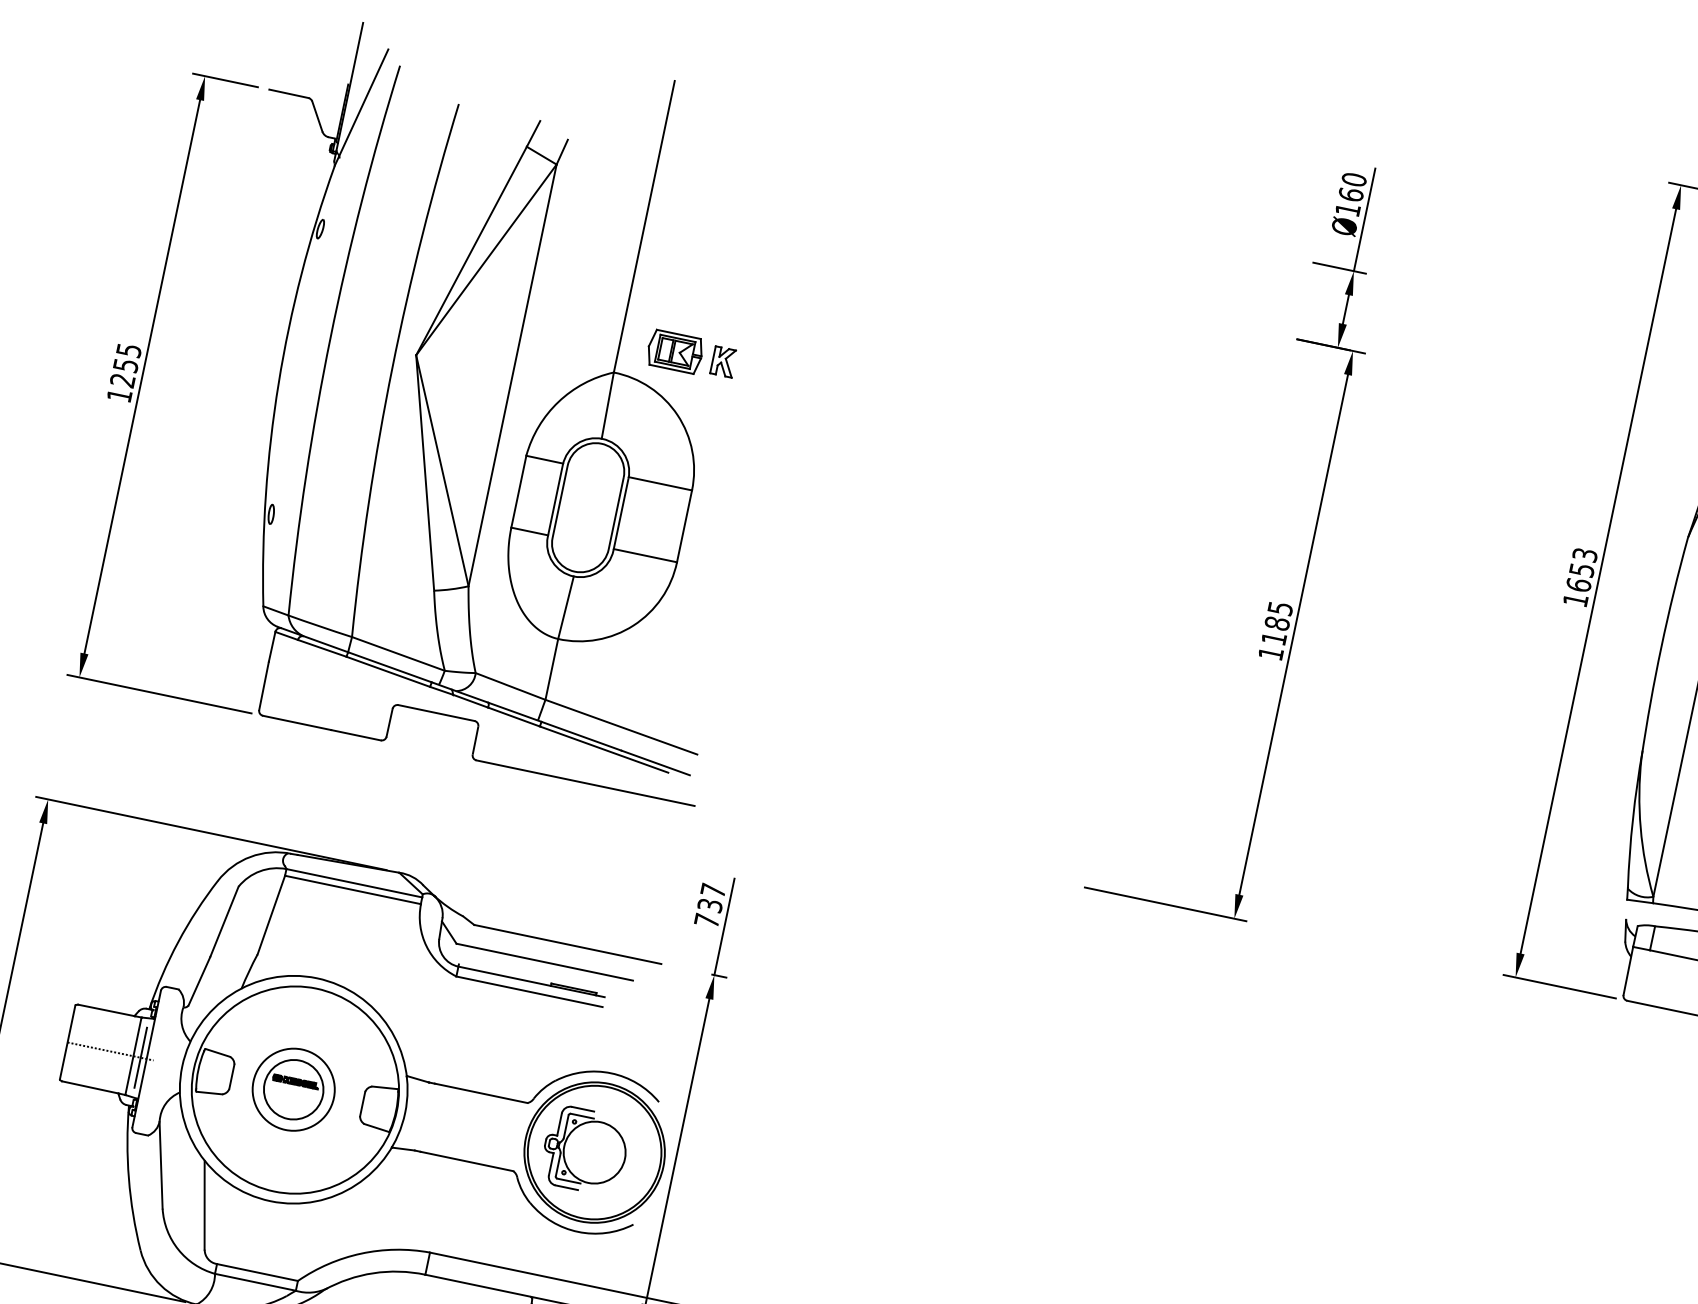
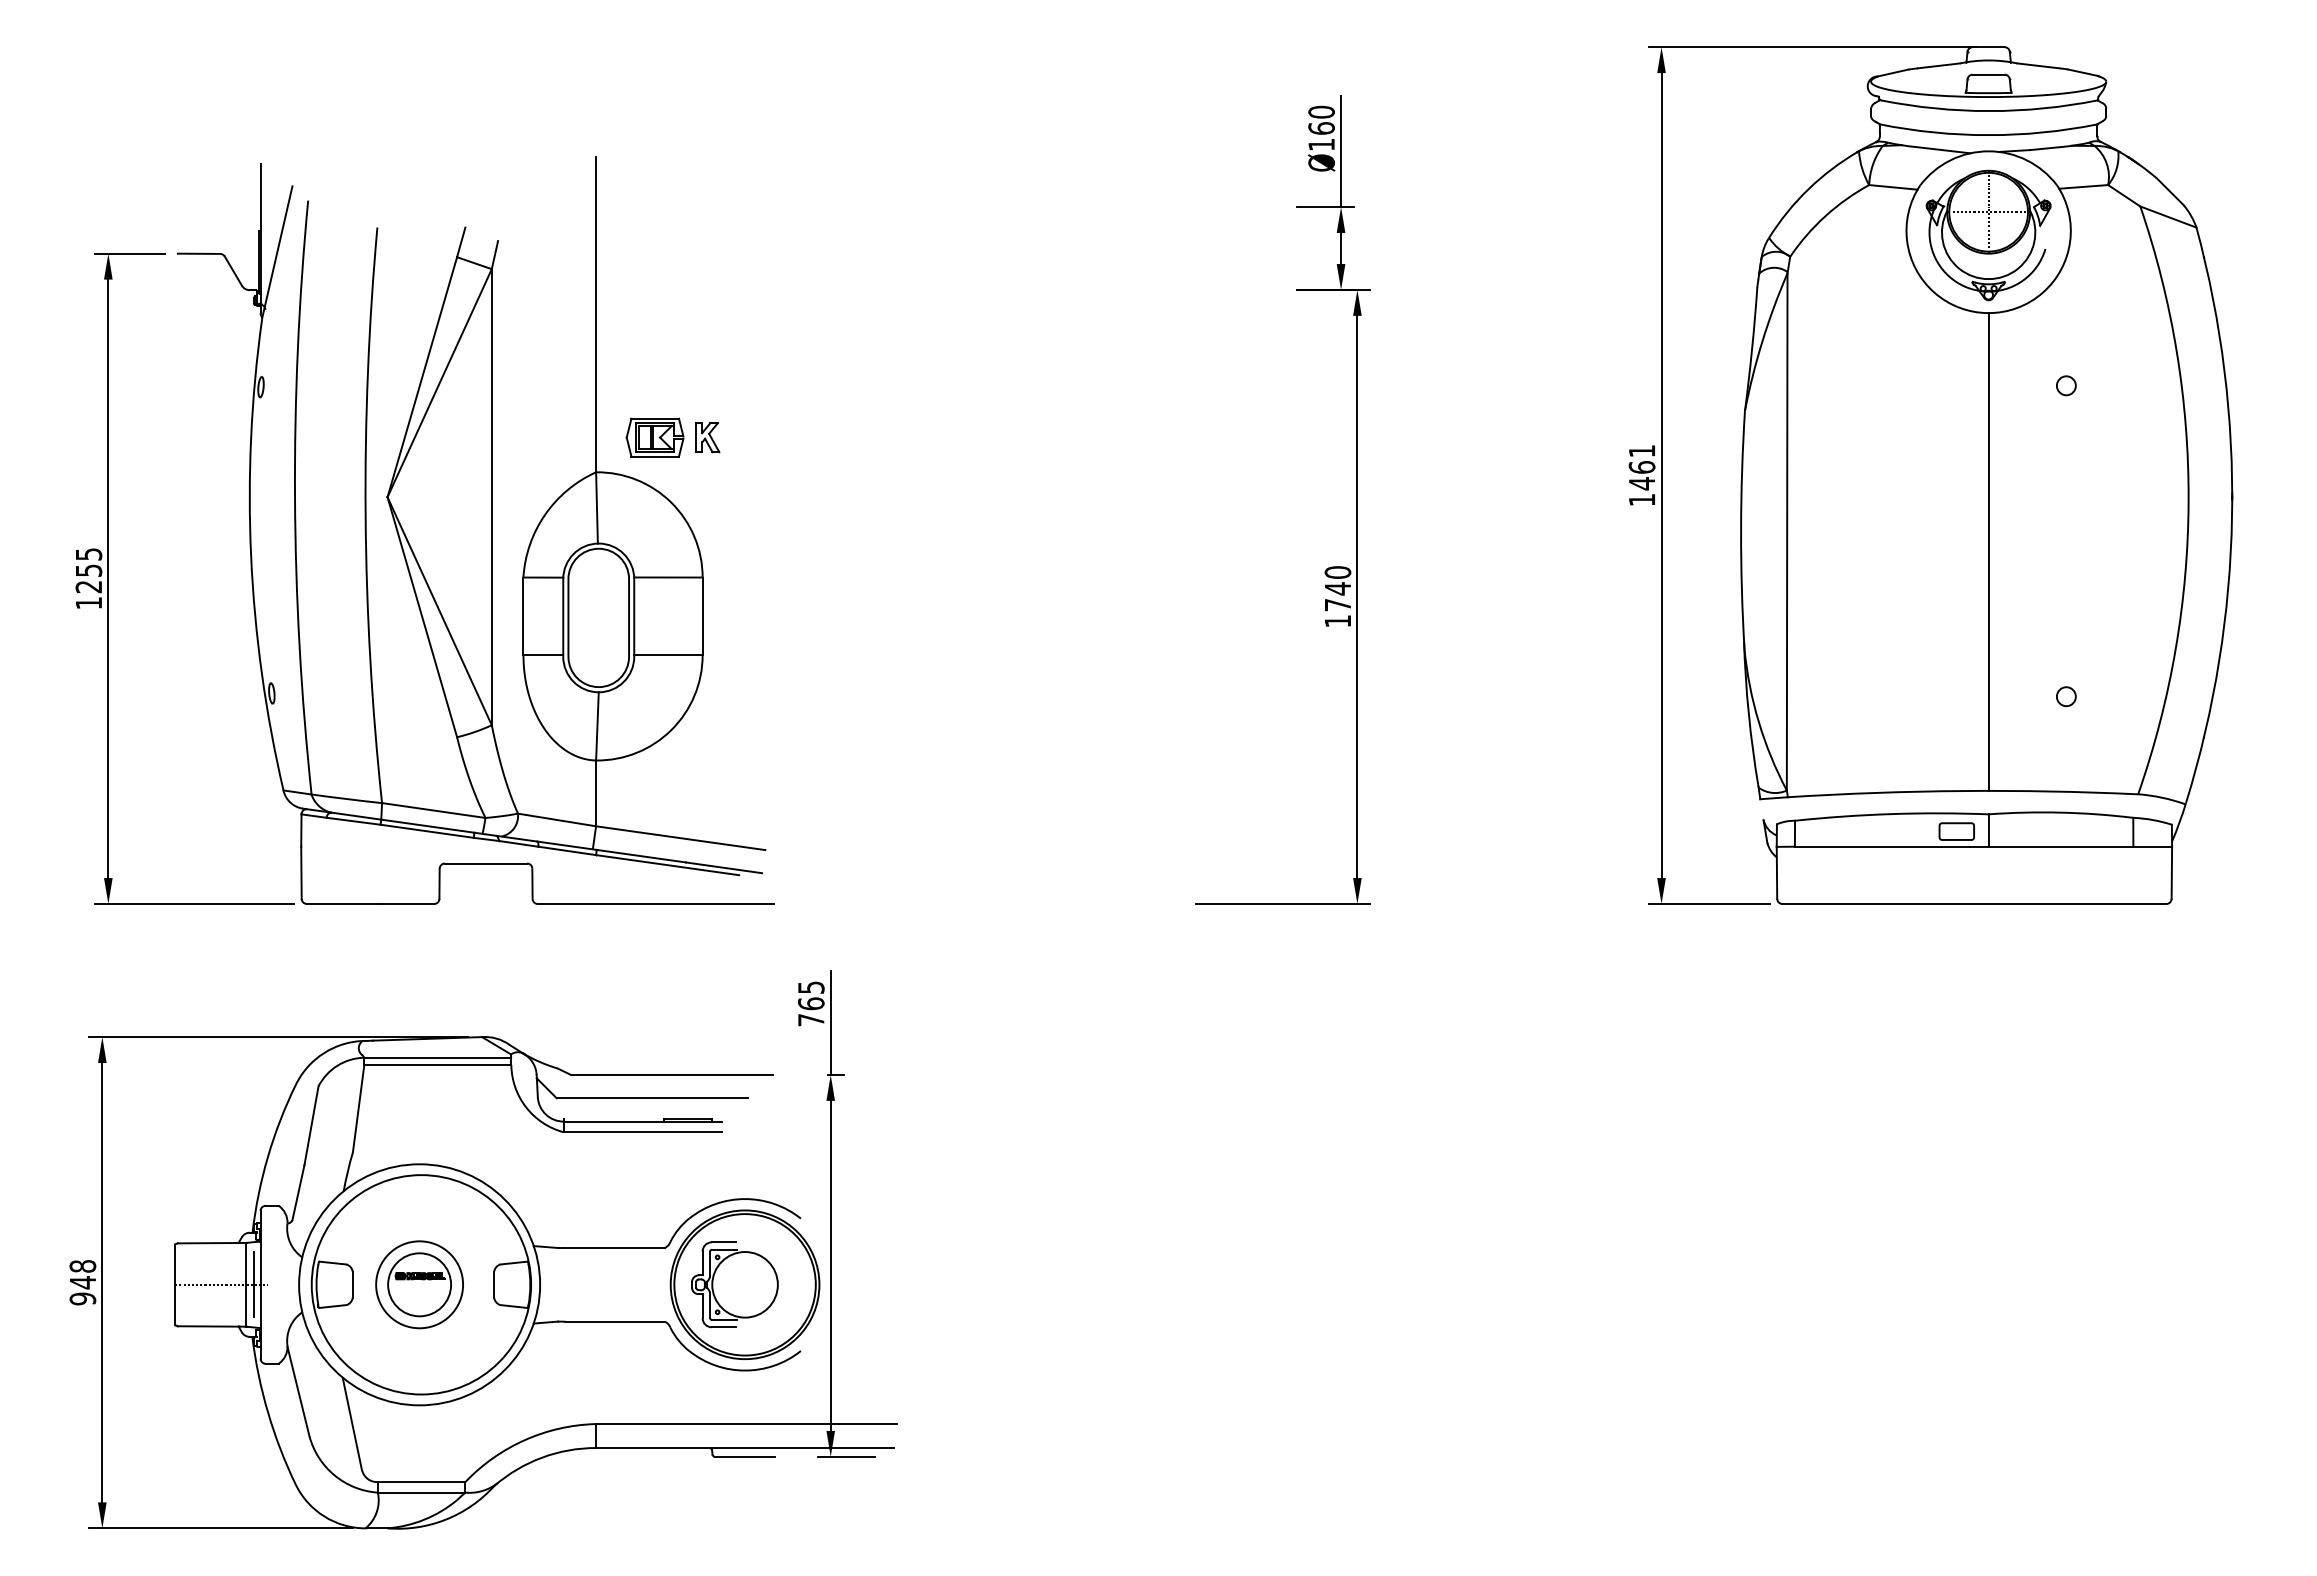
text: (1581, 570) -> (1641, 467), 1653 -> 1461
text: (1276, 623) -> (1337, 588), 1185 -> 1740
text: (711, 897) -> (811, 995), 737 -> 765

